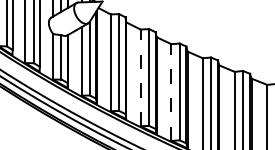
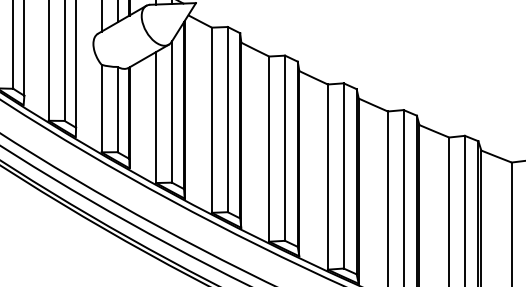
line: (140, 77) -> (268, 148), dashed -> solid
line: (171, 92) -> (328, 176), dashed -> solid

